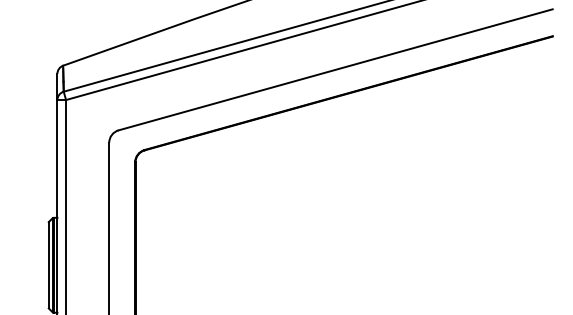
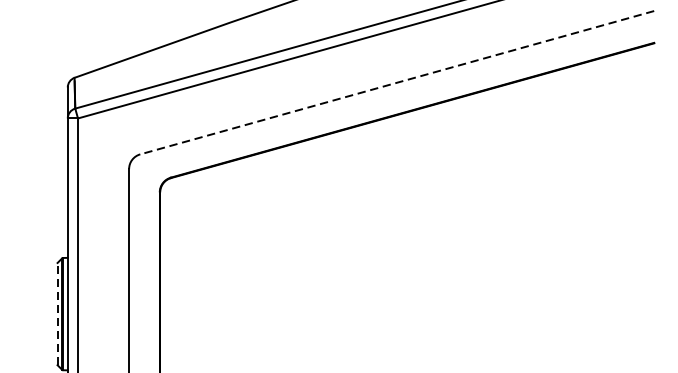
line: (335, 69) -> (397, 82), solid -> dashed
line: (48, 264) -> (57, 313), solid -> dashed

